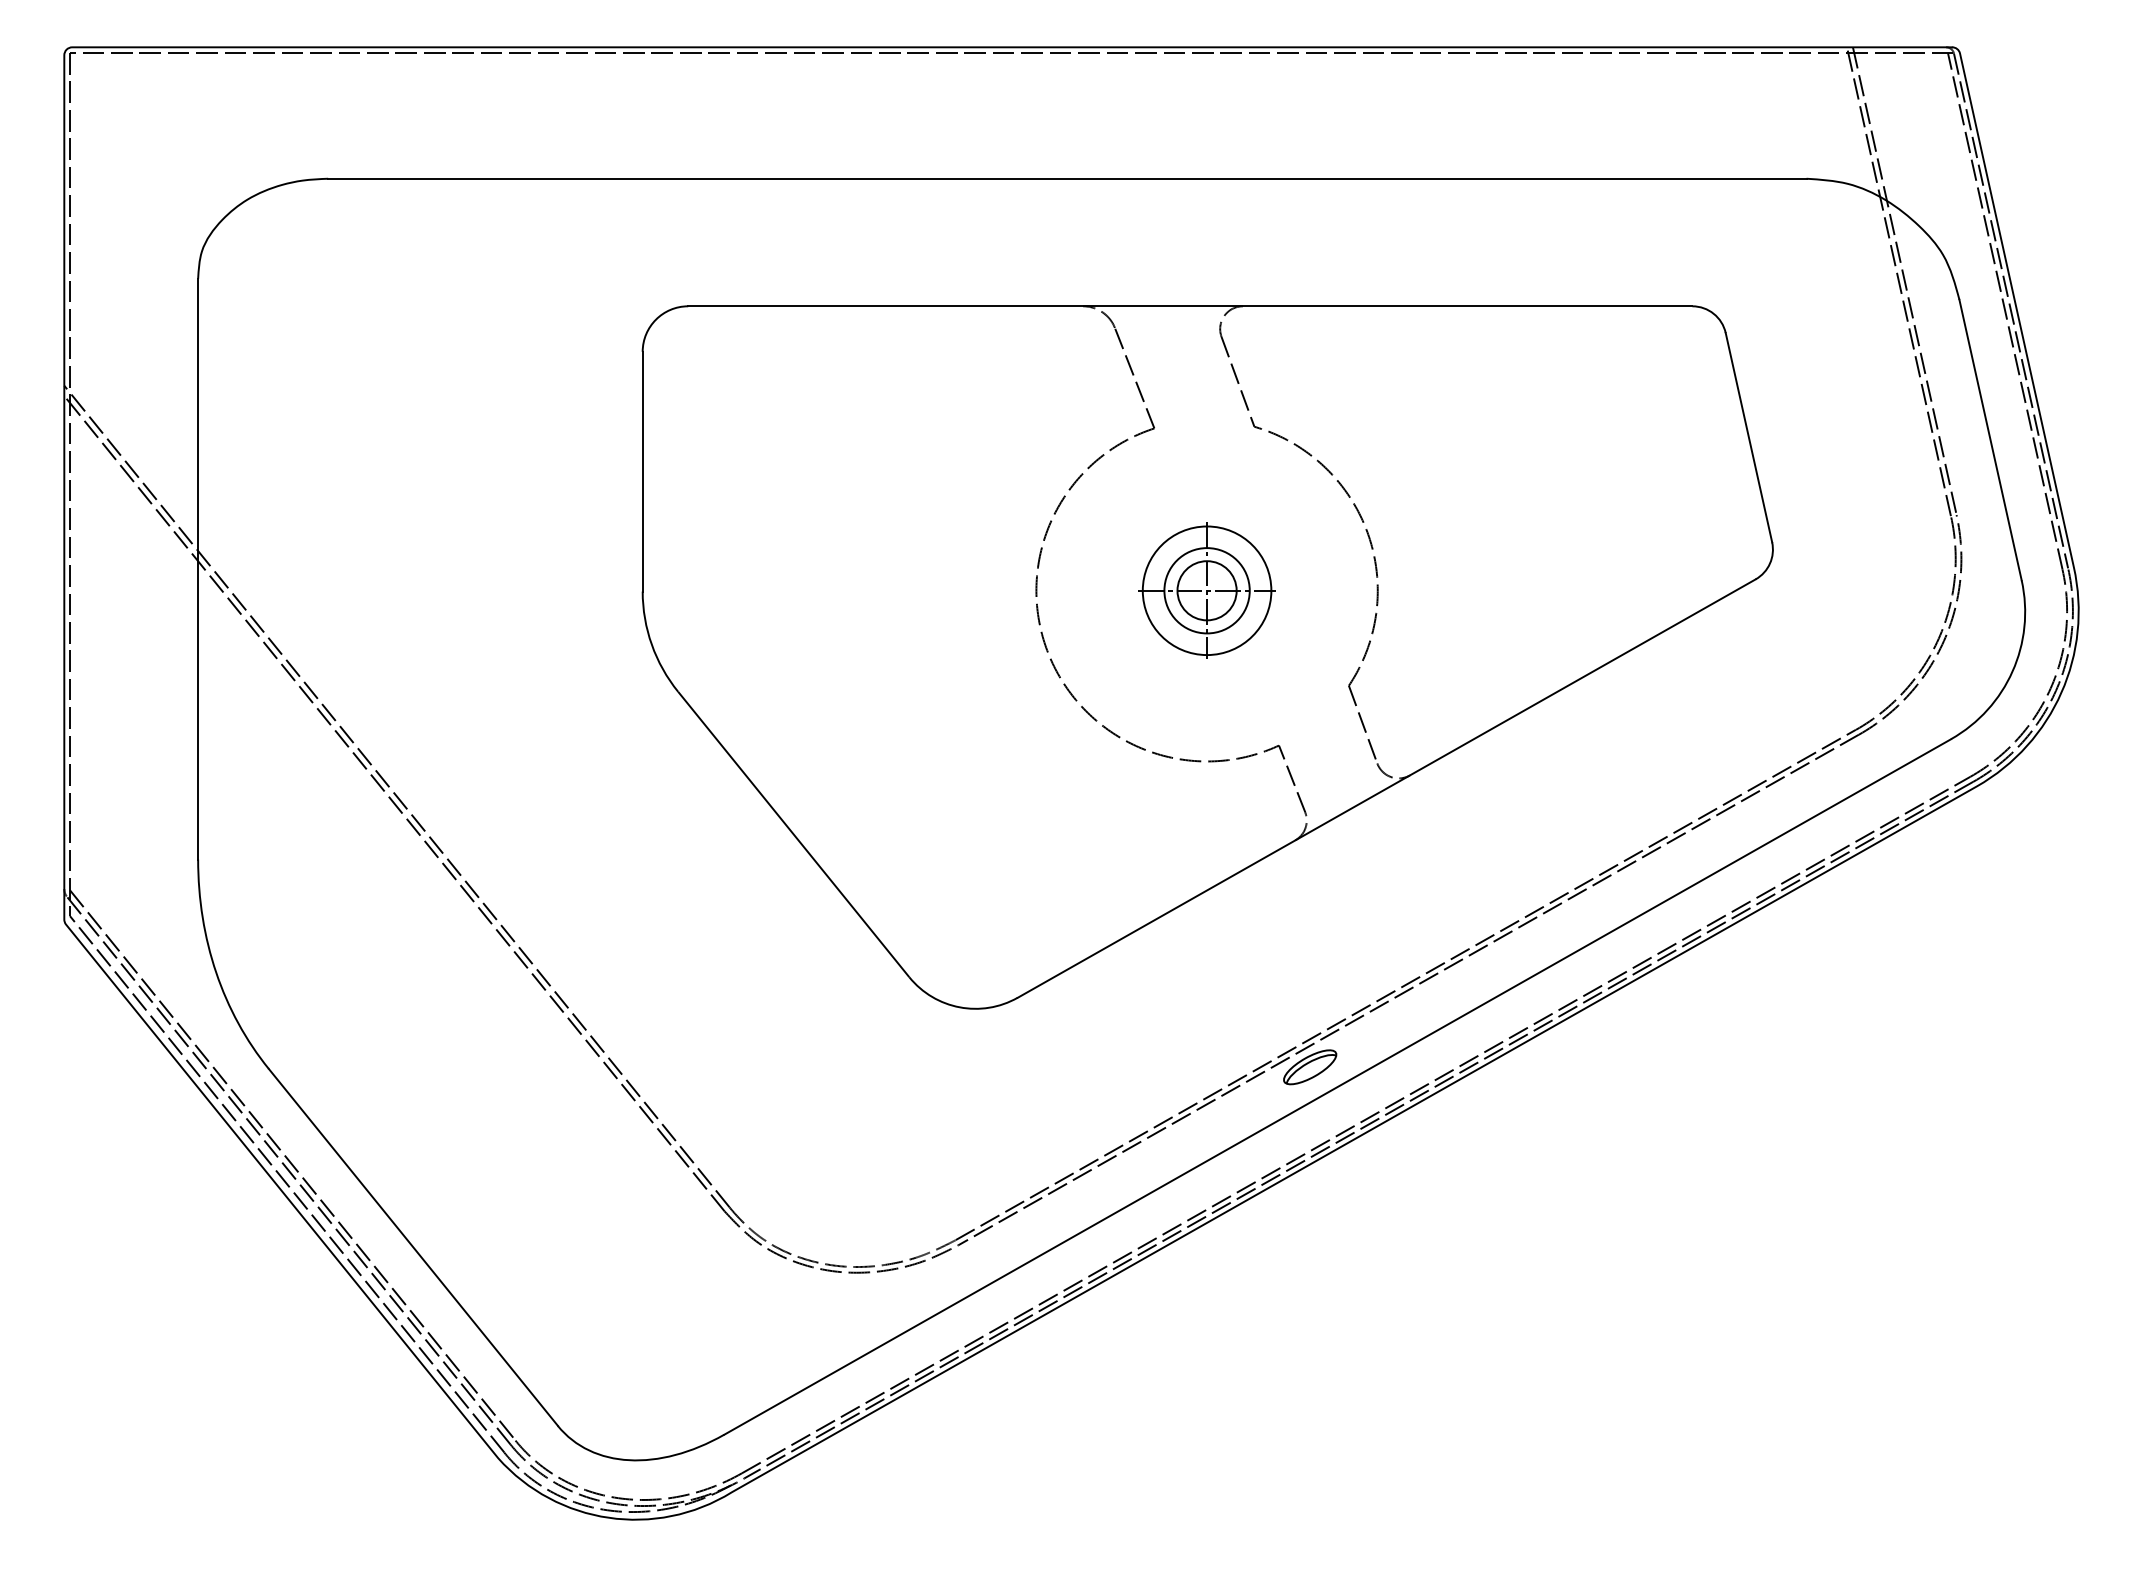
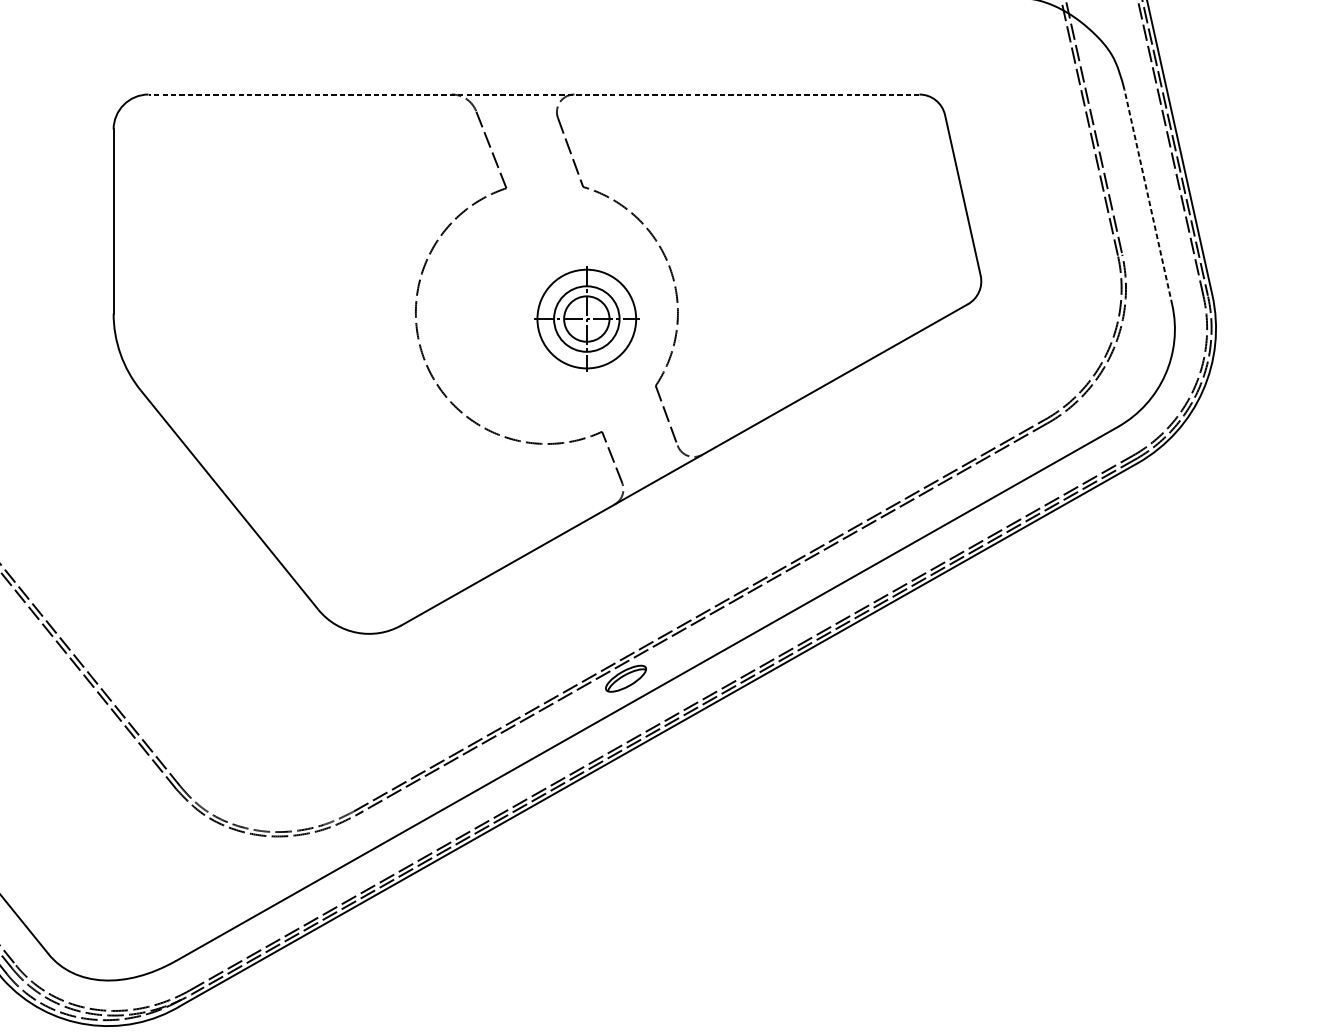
line: (1189, 306) -> (533, 94), solid -> dashed
line: (1990, 440) -> (1148, 197), solid -> dashed
part: (1206, 590) -> (586, 318), moved

